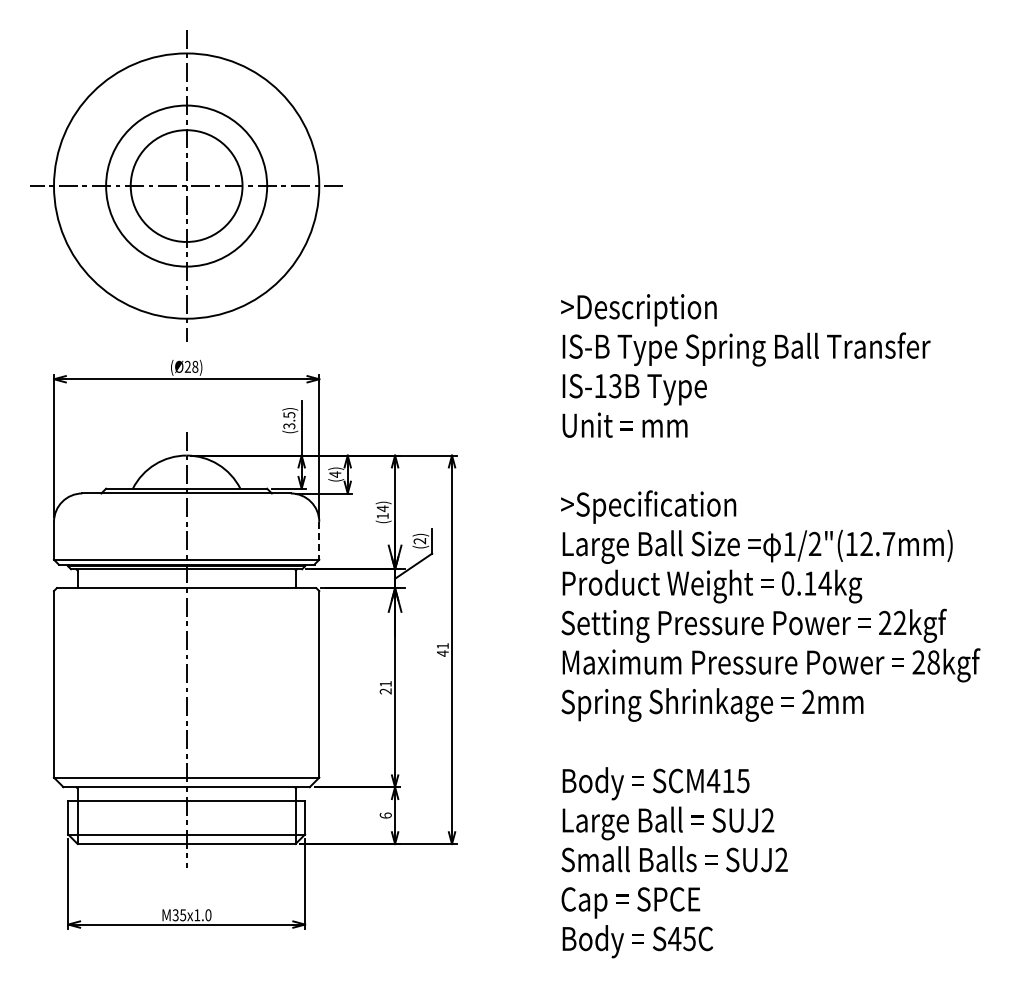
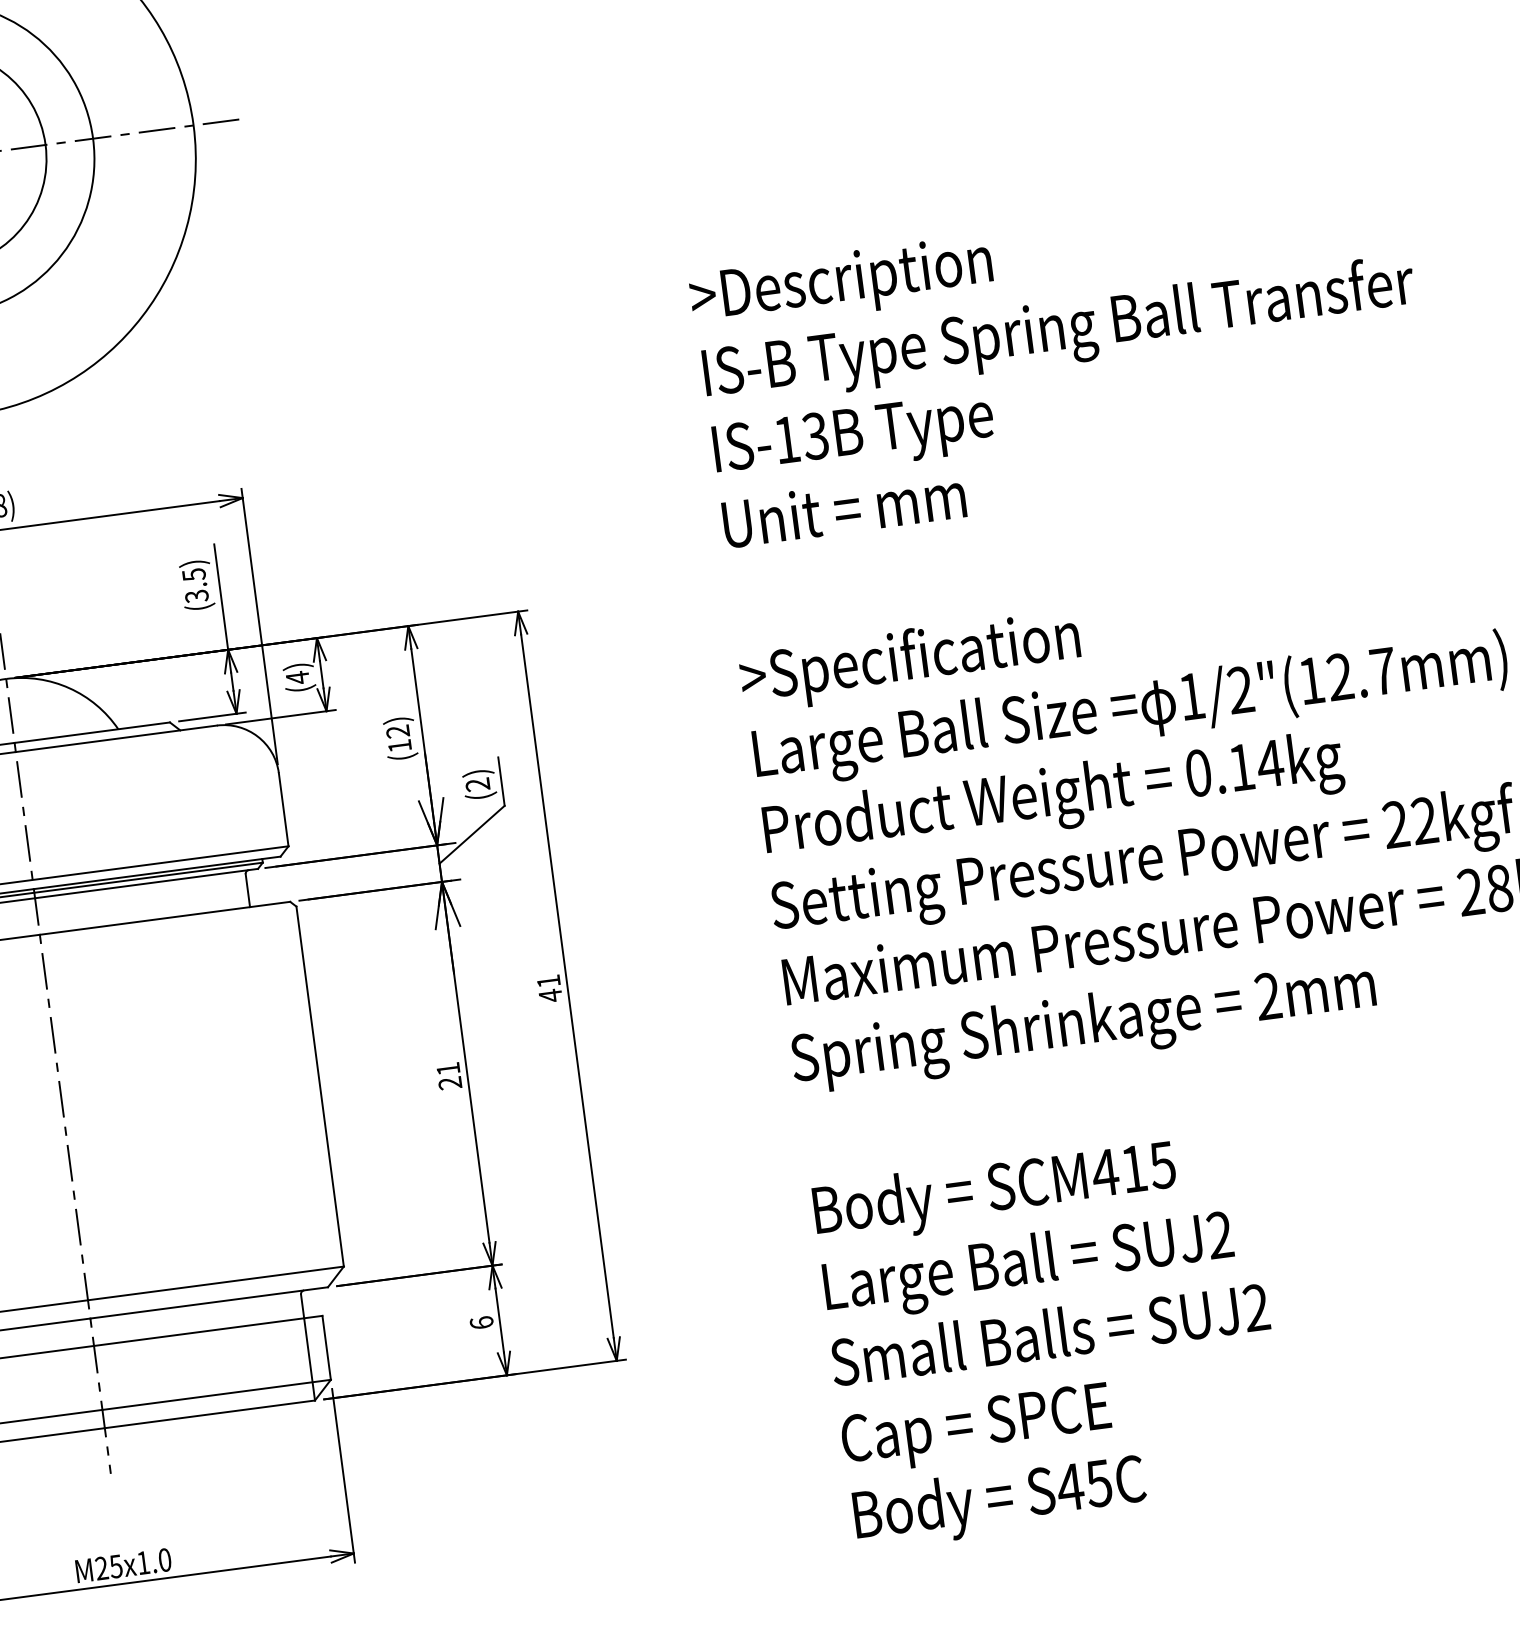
text: (382, 508) -> (397, 731), (14) -> (12)
line: (319, 540) -> (284, 809), dashed -> solid
text: (175, 915) -> (101, 1568), M35x1.0 -> M25x1.0

